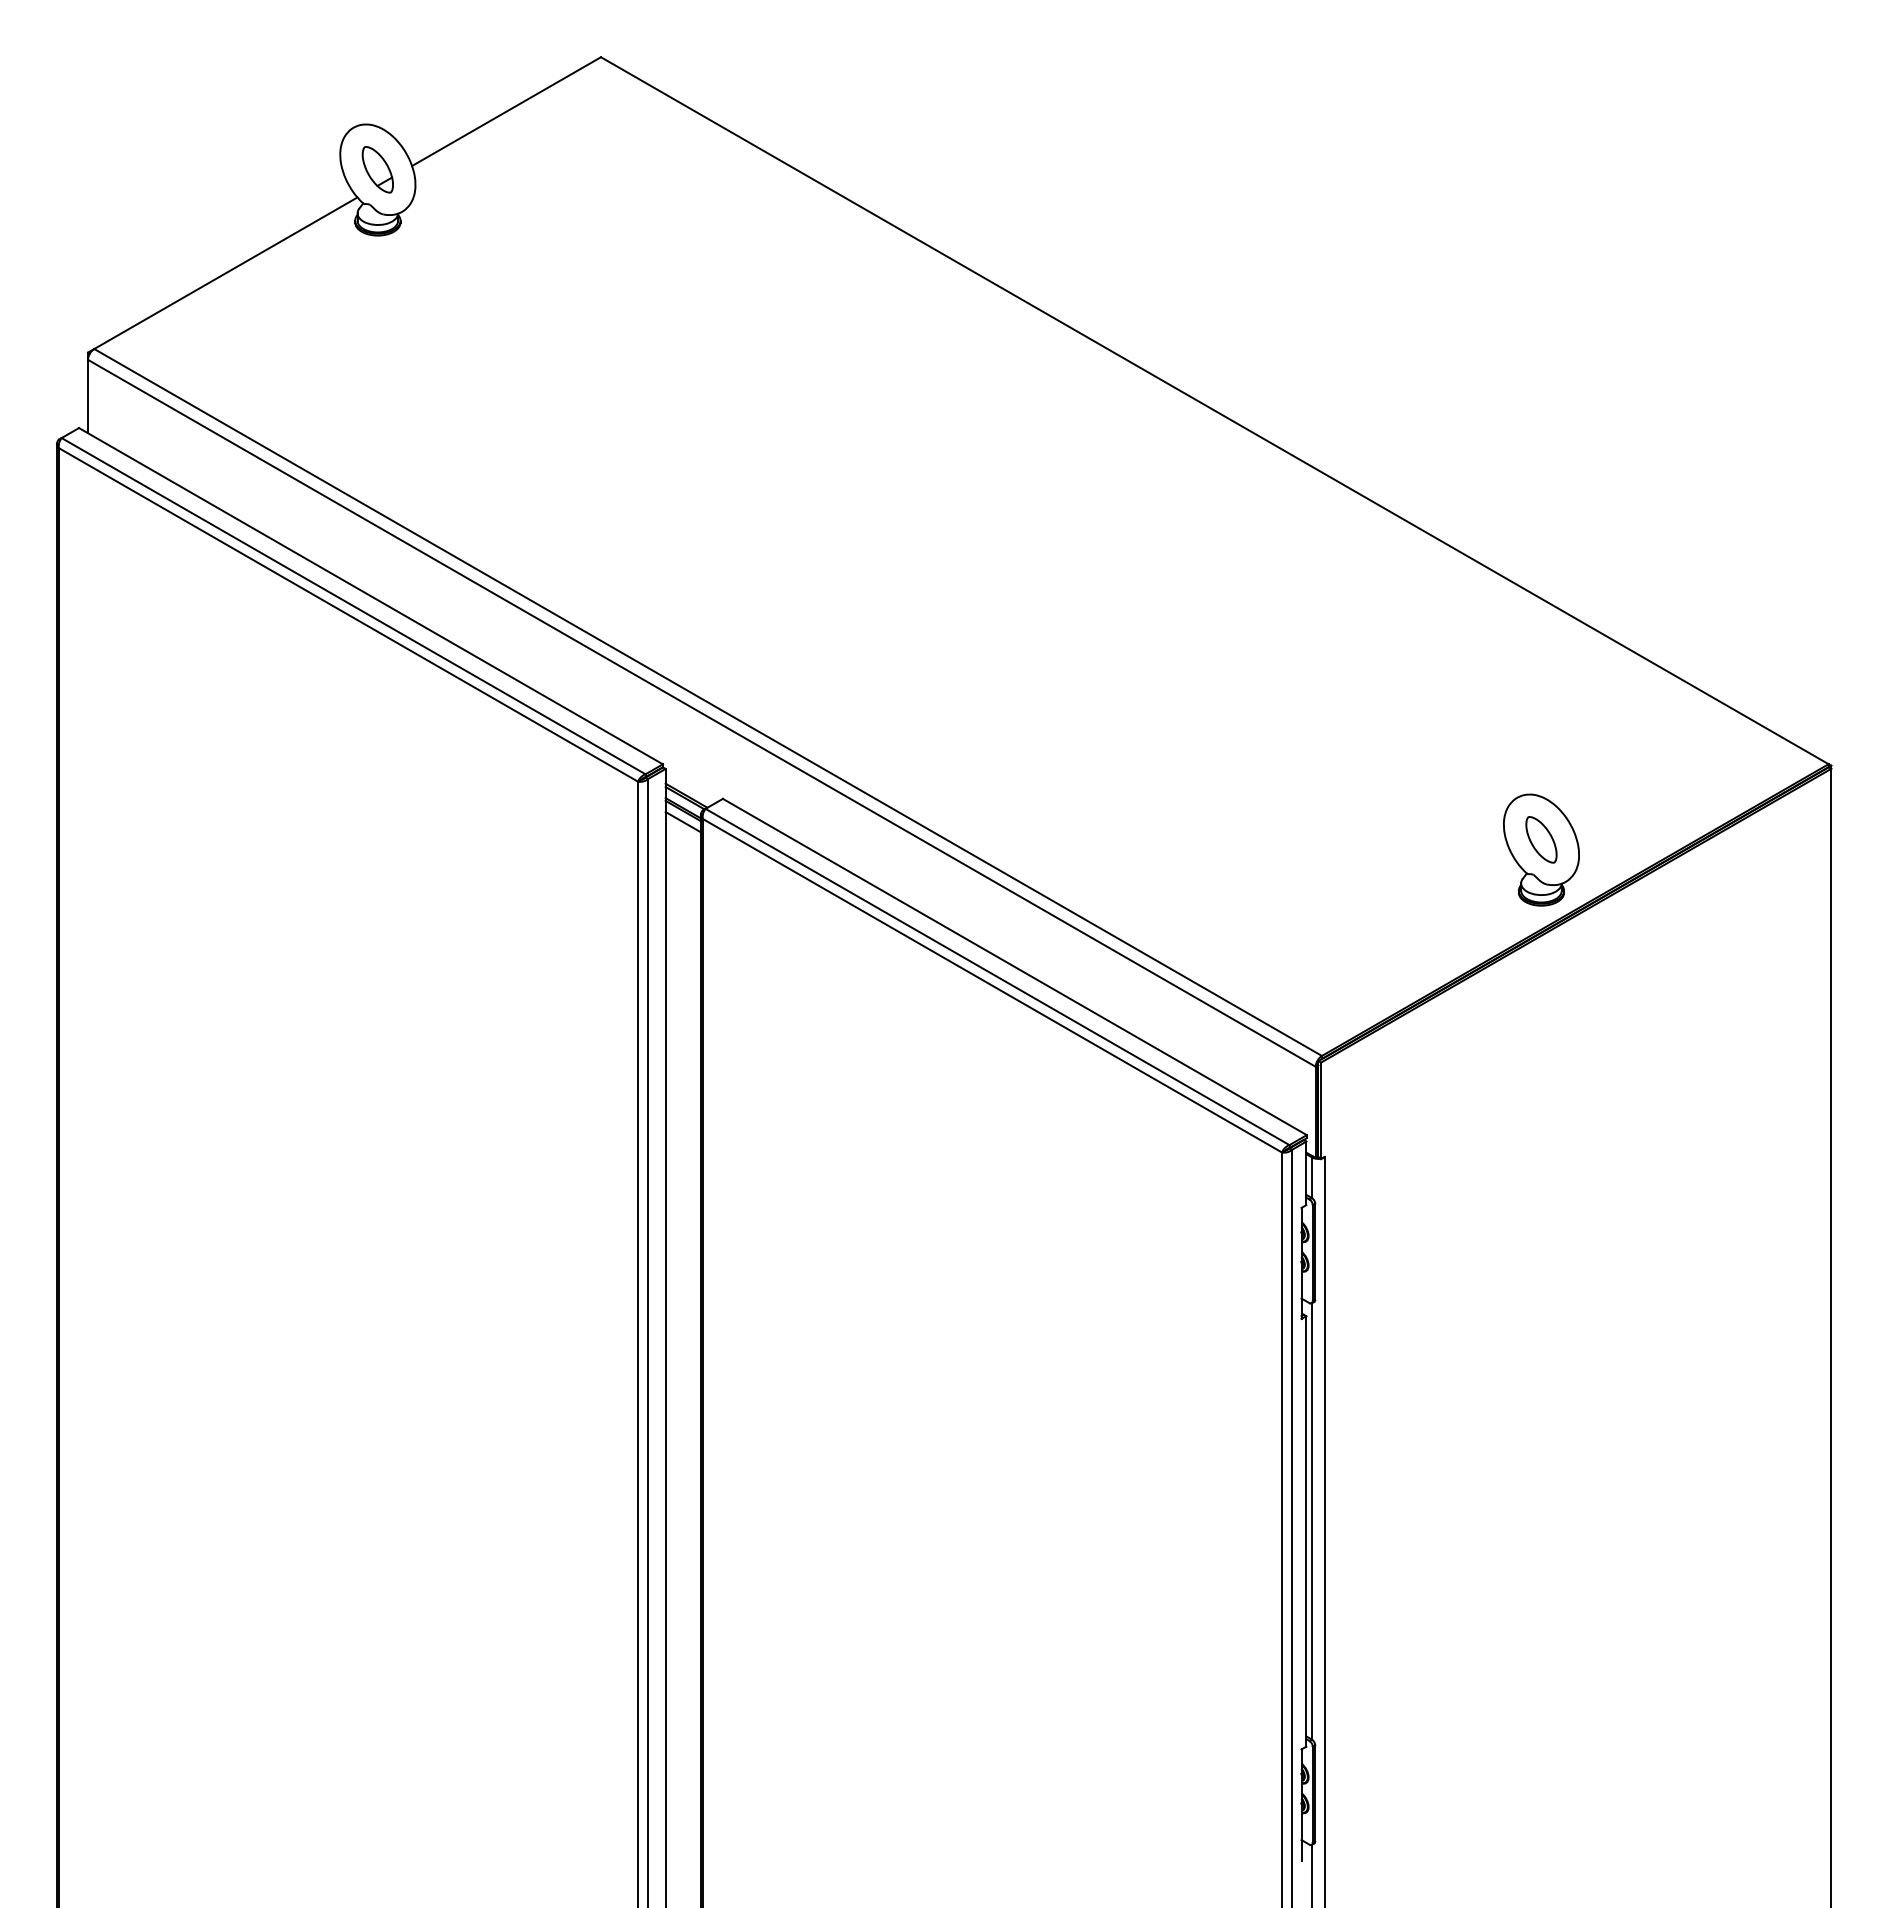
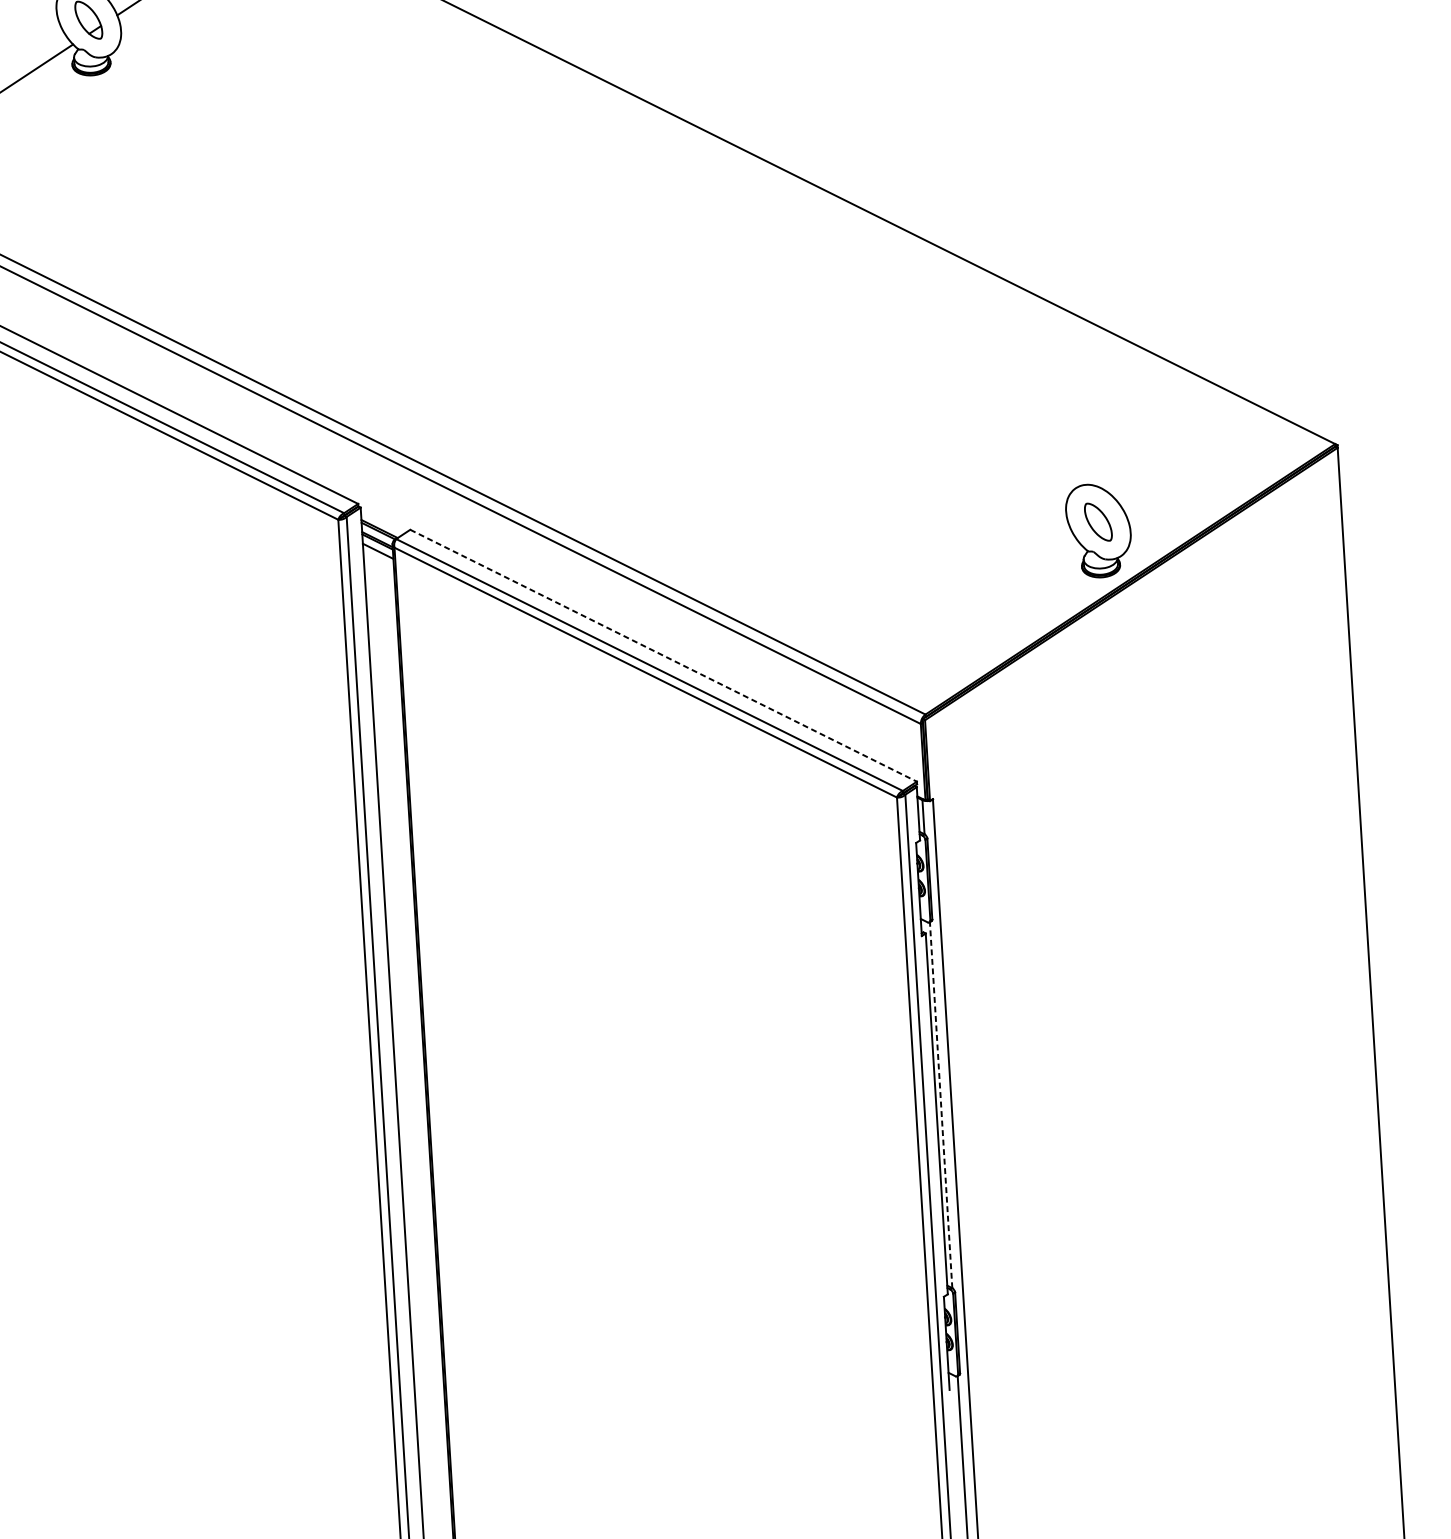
line: (1014, 966) -> (663, 655), solid -> dashed
line: (1312, 1521) -> (941, 1105), solid -> dashed

